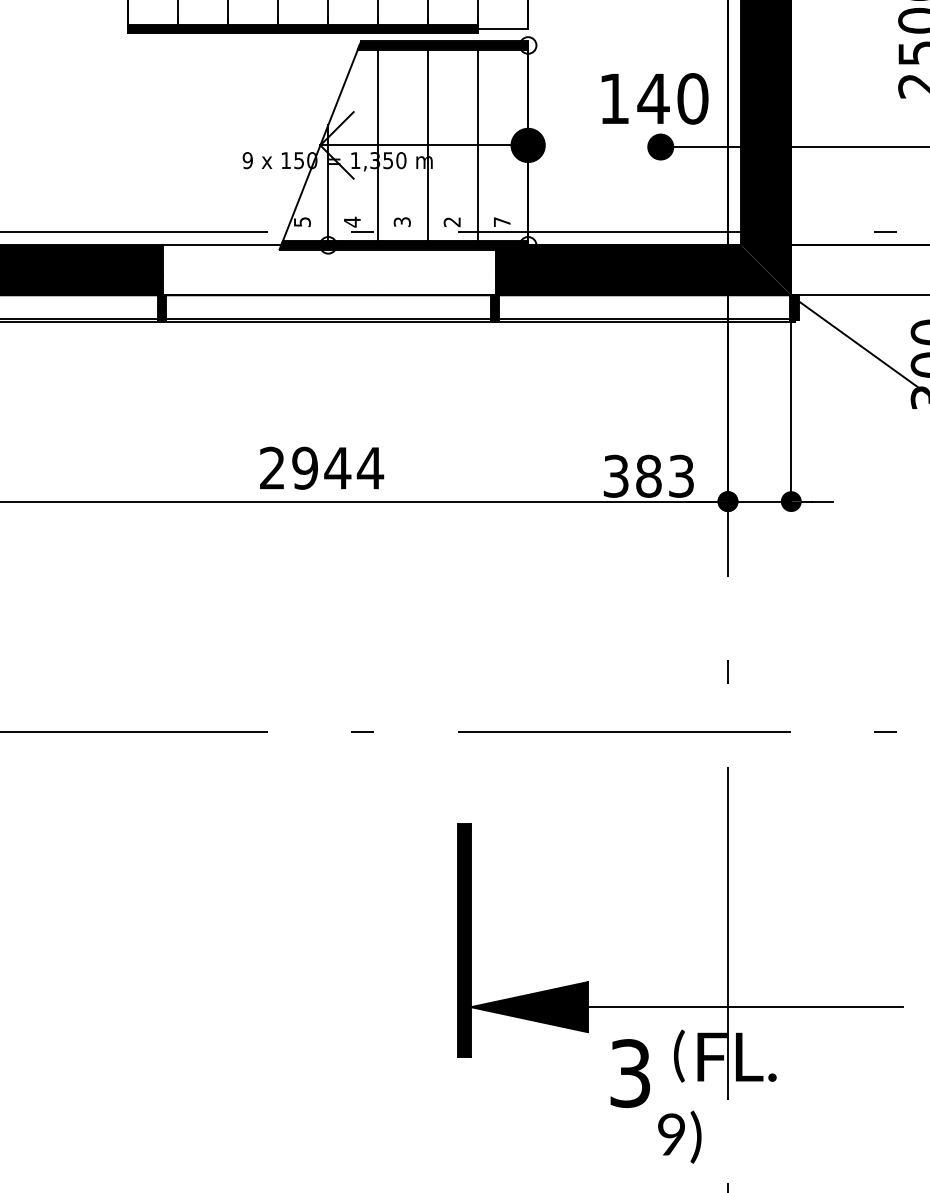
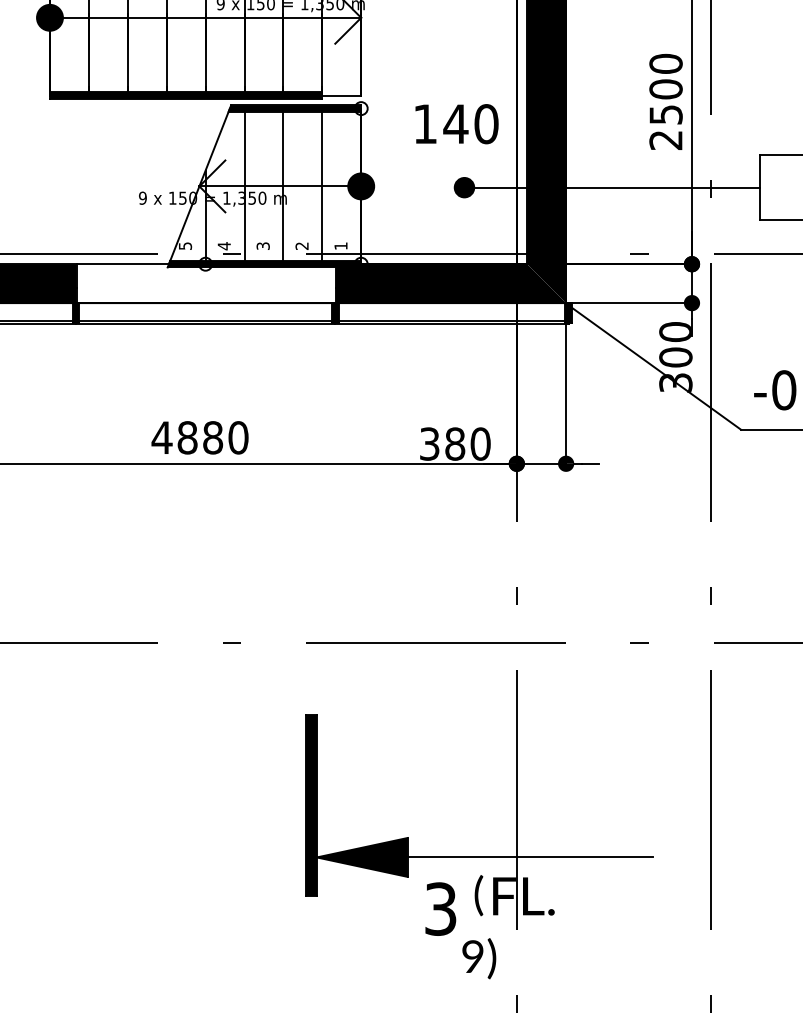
text: (654, 99) -> (456, 124), moved
text: (501, 221) -> (340, 245), 7 -> 1
text: (320, 467) -> (199, 437), 2944 -> 4880
text: (681, 475) -> (480, 443), 383 -> 380

